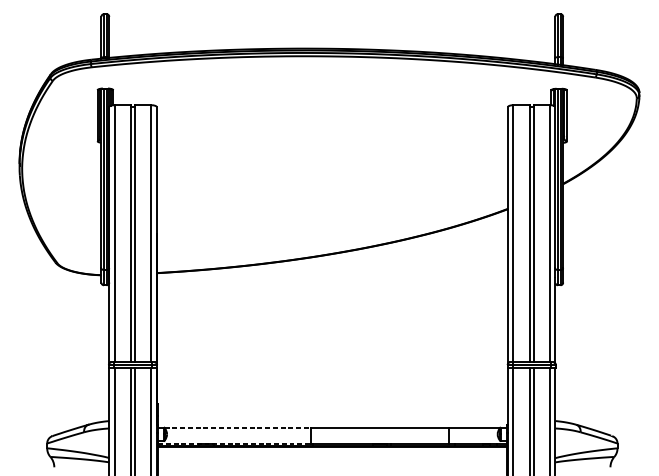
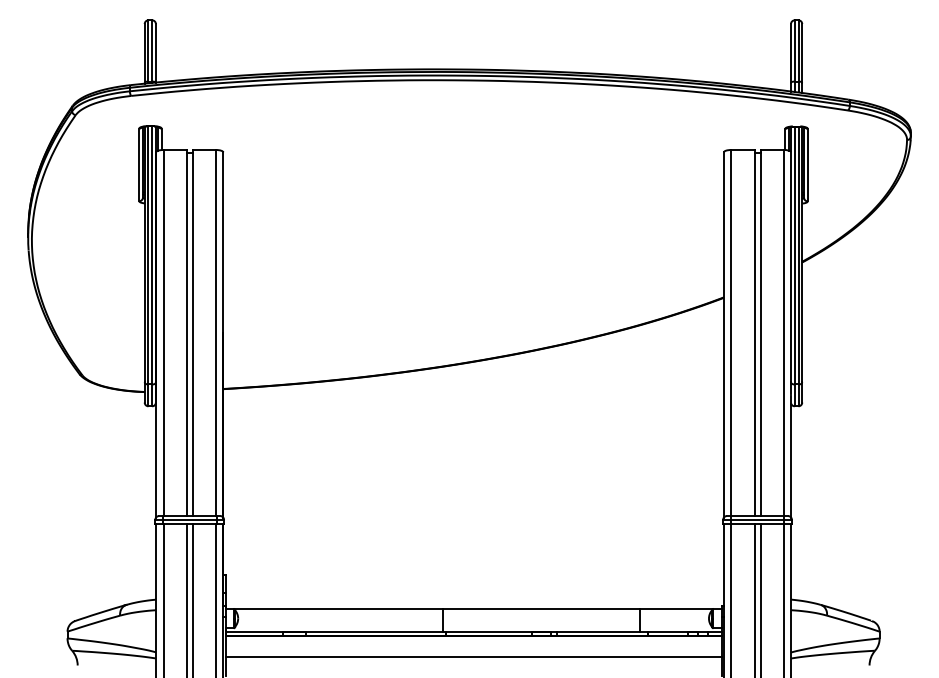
line: (238, 427) -> (339, 609), dashed -> solid
line: (234, 443) -> (334, 631), dashed -> solid
line: (332, 461) -> (473, 657), added

